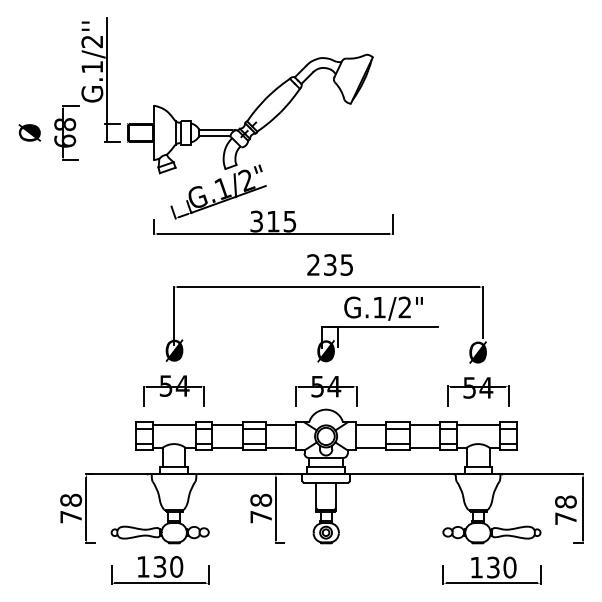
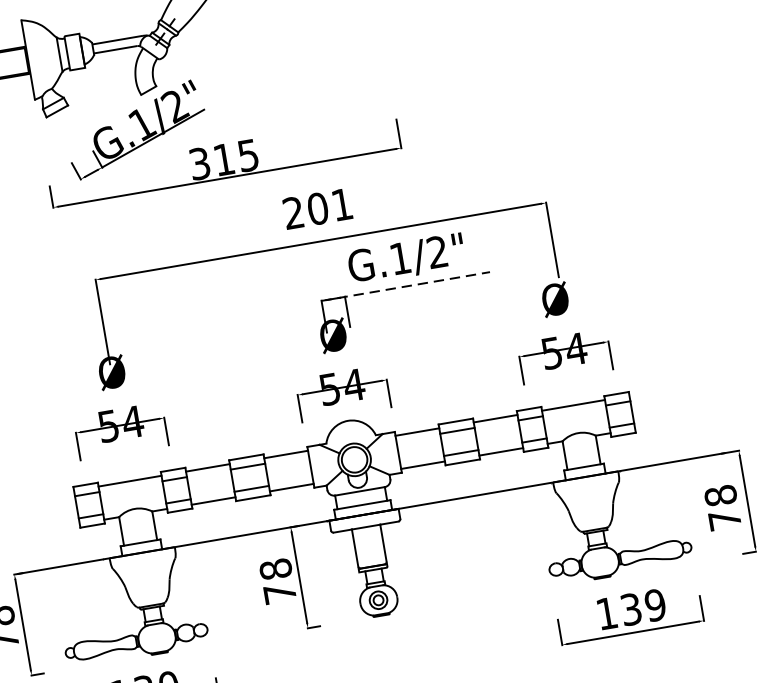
text: (337, 264) -> (328, 206), 235 -> 201
line: (379, 326) -> (405, 286), solid -> dashed
text: (509, 567) -> (654, 605), 130 -> 139

